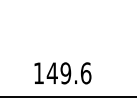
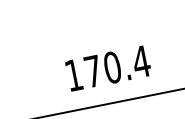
text: (68, 73) -> (116, 67), 149.6 -> 170.4

